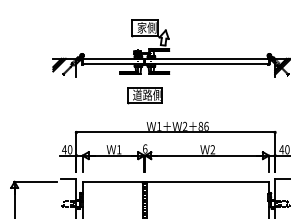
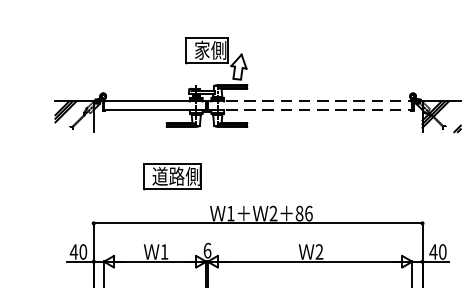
line: (207, 58) -> (310, 101), solid -> dashed
line: (207, 64) -> (310, 110), solid -> dashed
part: (144, 95) -> (171, 177), moved

